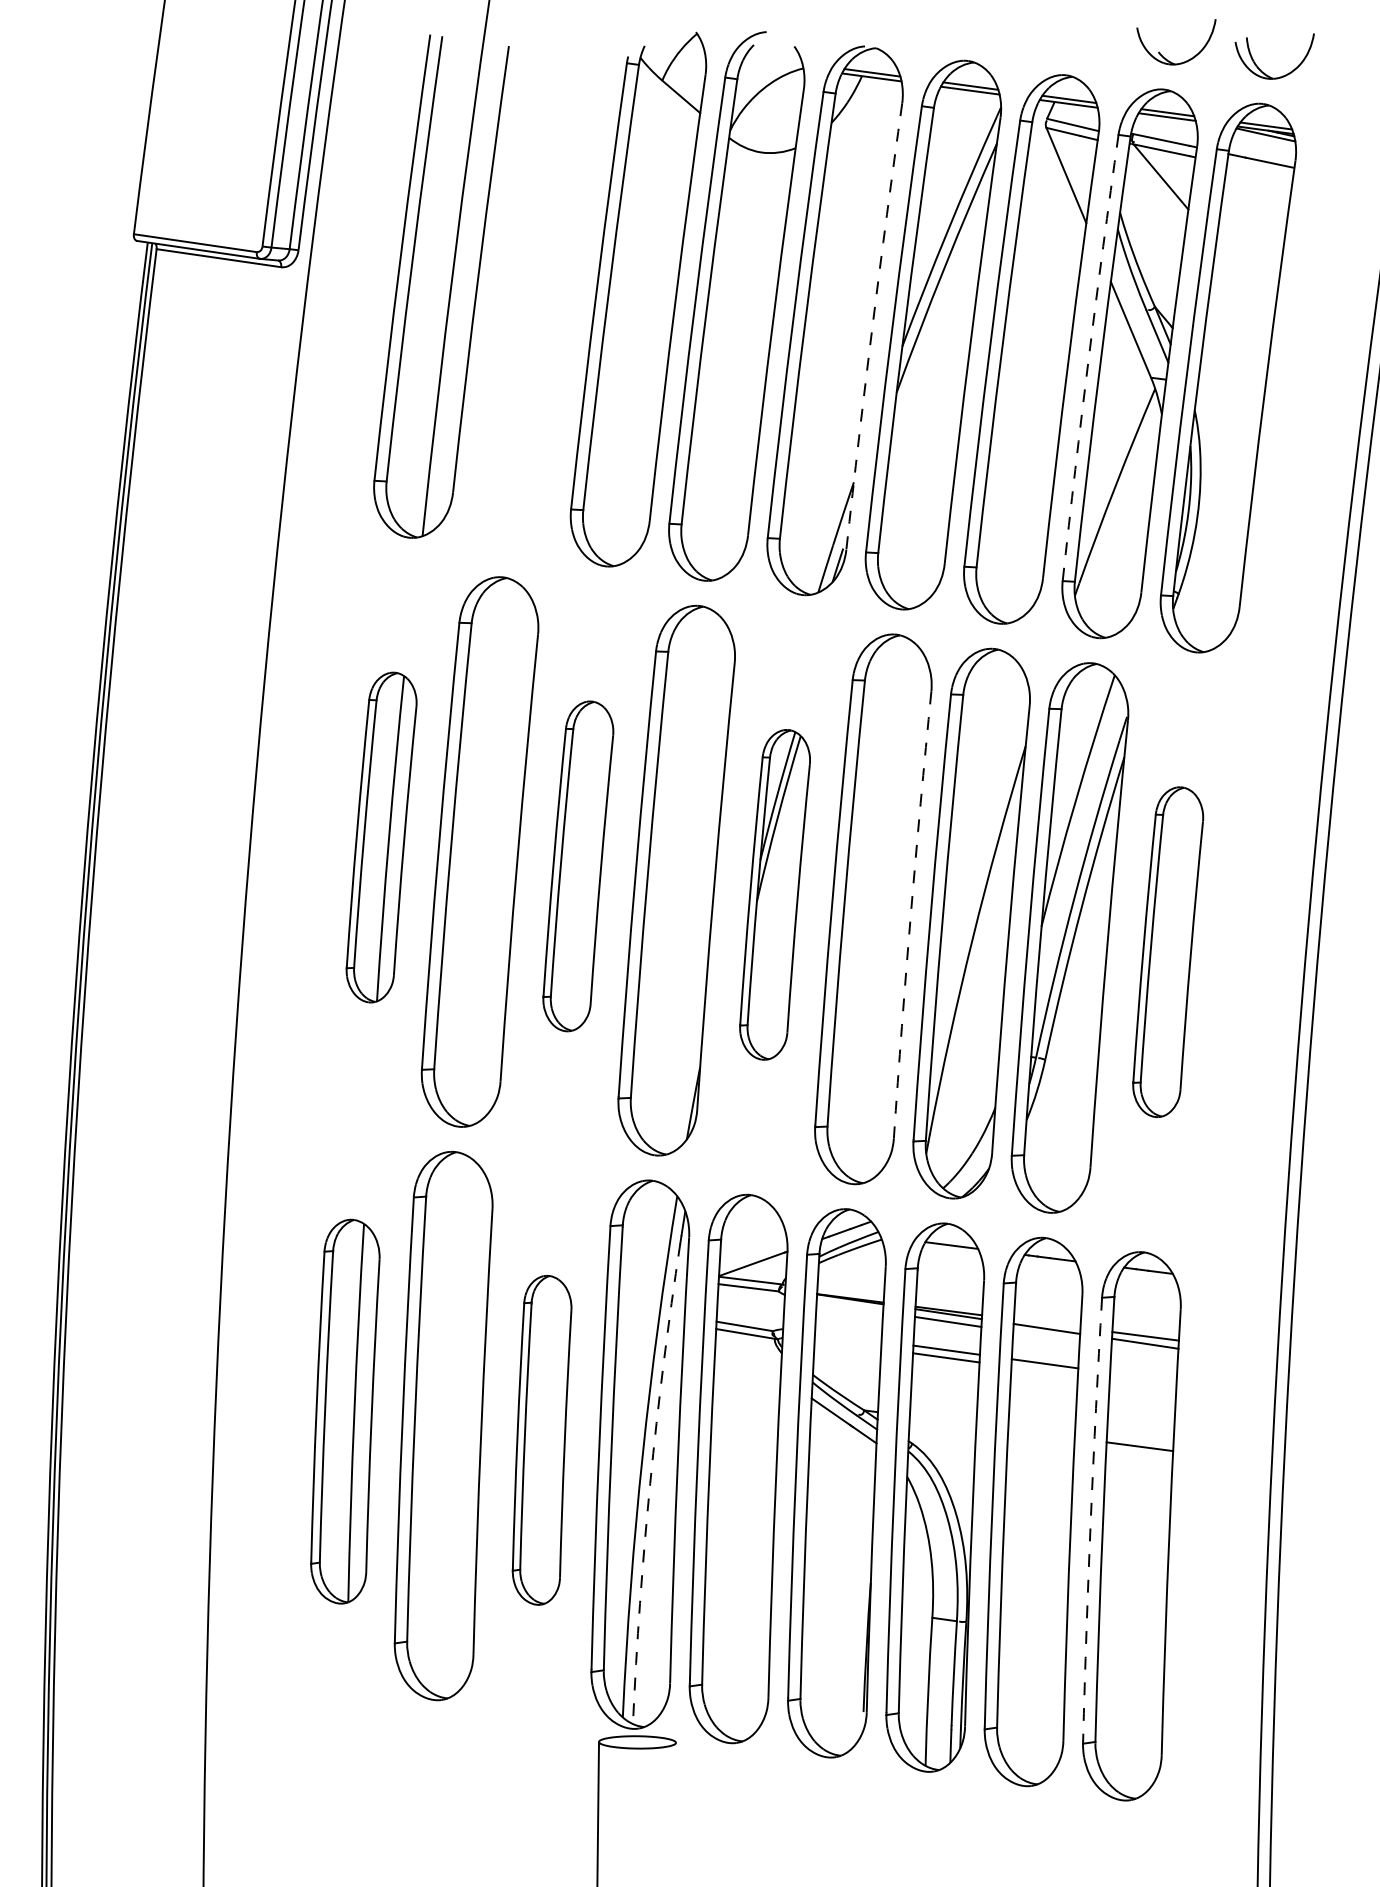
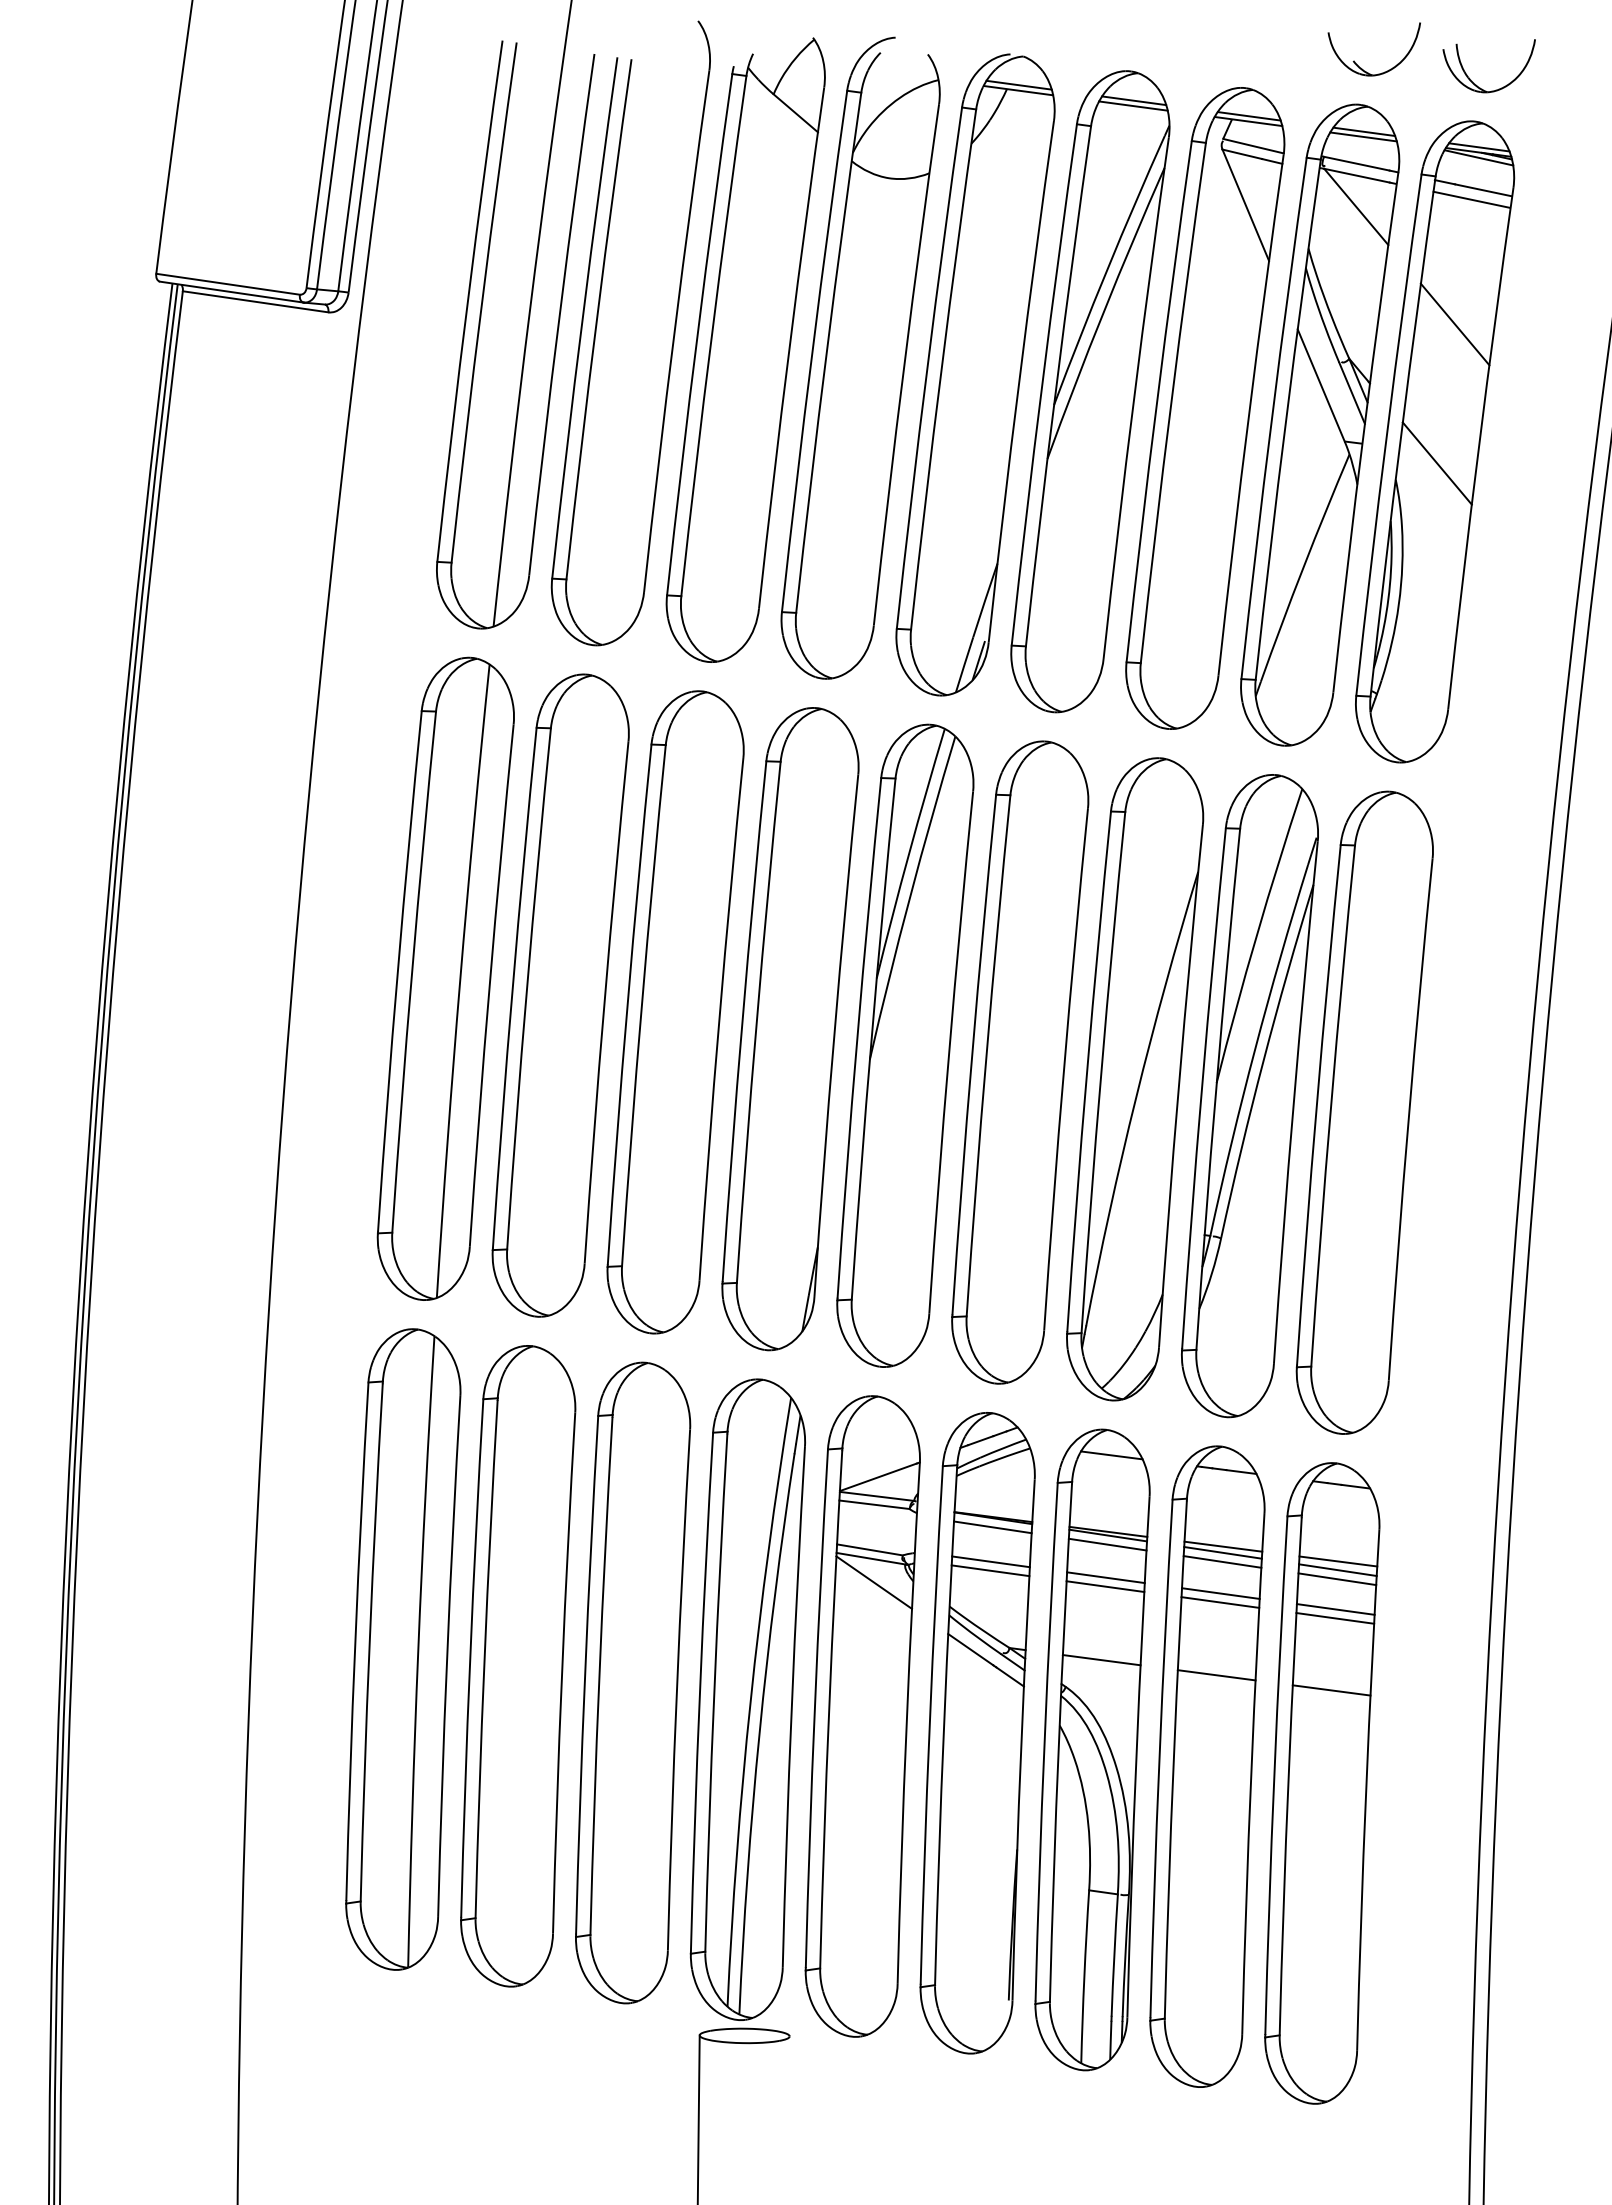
line: (1259, 170) -> (1471, 199), added
line: (1245, 277) -> (1454, 324), added
part: (511, 278) -> (597, 325), added
arc: (872, 326) -> (1019, 381), dashed -> solid
arc: (1089, 358) -> (1272, 418), dashed -> solid
line: (1229, 396) -> (1436, 463), added
part: (381, 837) -> (445, 978), size x1.67
part: (578, 866) -> (675, 1012), size x1.67
part: (775, 894) -> (905, 1045), size x1.67
arc: (911, 915) -> (1064, 1069), dashed -> solid
part: (1168, 952) -> (1364, 1112), size x1.67
line: (849, 1307) -> (992, 1527), added
line: (1047, 1323) -> (1223, 1546), added
line: (847, 1336) -> (990, 1561), added
line: (1046, 1336) -> (1222, 1561), added
line: (847, 1344) -> (990, 1570), added
line: (1144, 1351) -> (1337, 1579), added
line: (747, 1354) -> (873, 1582), added
line: (1044, 1371) -> (1220, 1602), added
line: (1143, 1377) -> (1335, 1609), added
line: (1143, 1385) -> (1335, 1618), added
part: (345, 1411) -> (403, 1649), size x1.43
line: (942, 1421) -> (1101, 1660), added
line: (1041, 1433) -> (1216, 1675), added
part: (542, 1439) -> (633, 1682), size x1.67
arc: (650, 1483) -> (759, 1733), dashed -> solid
arc: (1090, 1519) -> (1274, 1775), dashed -> solid

